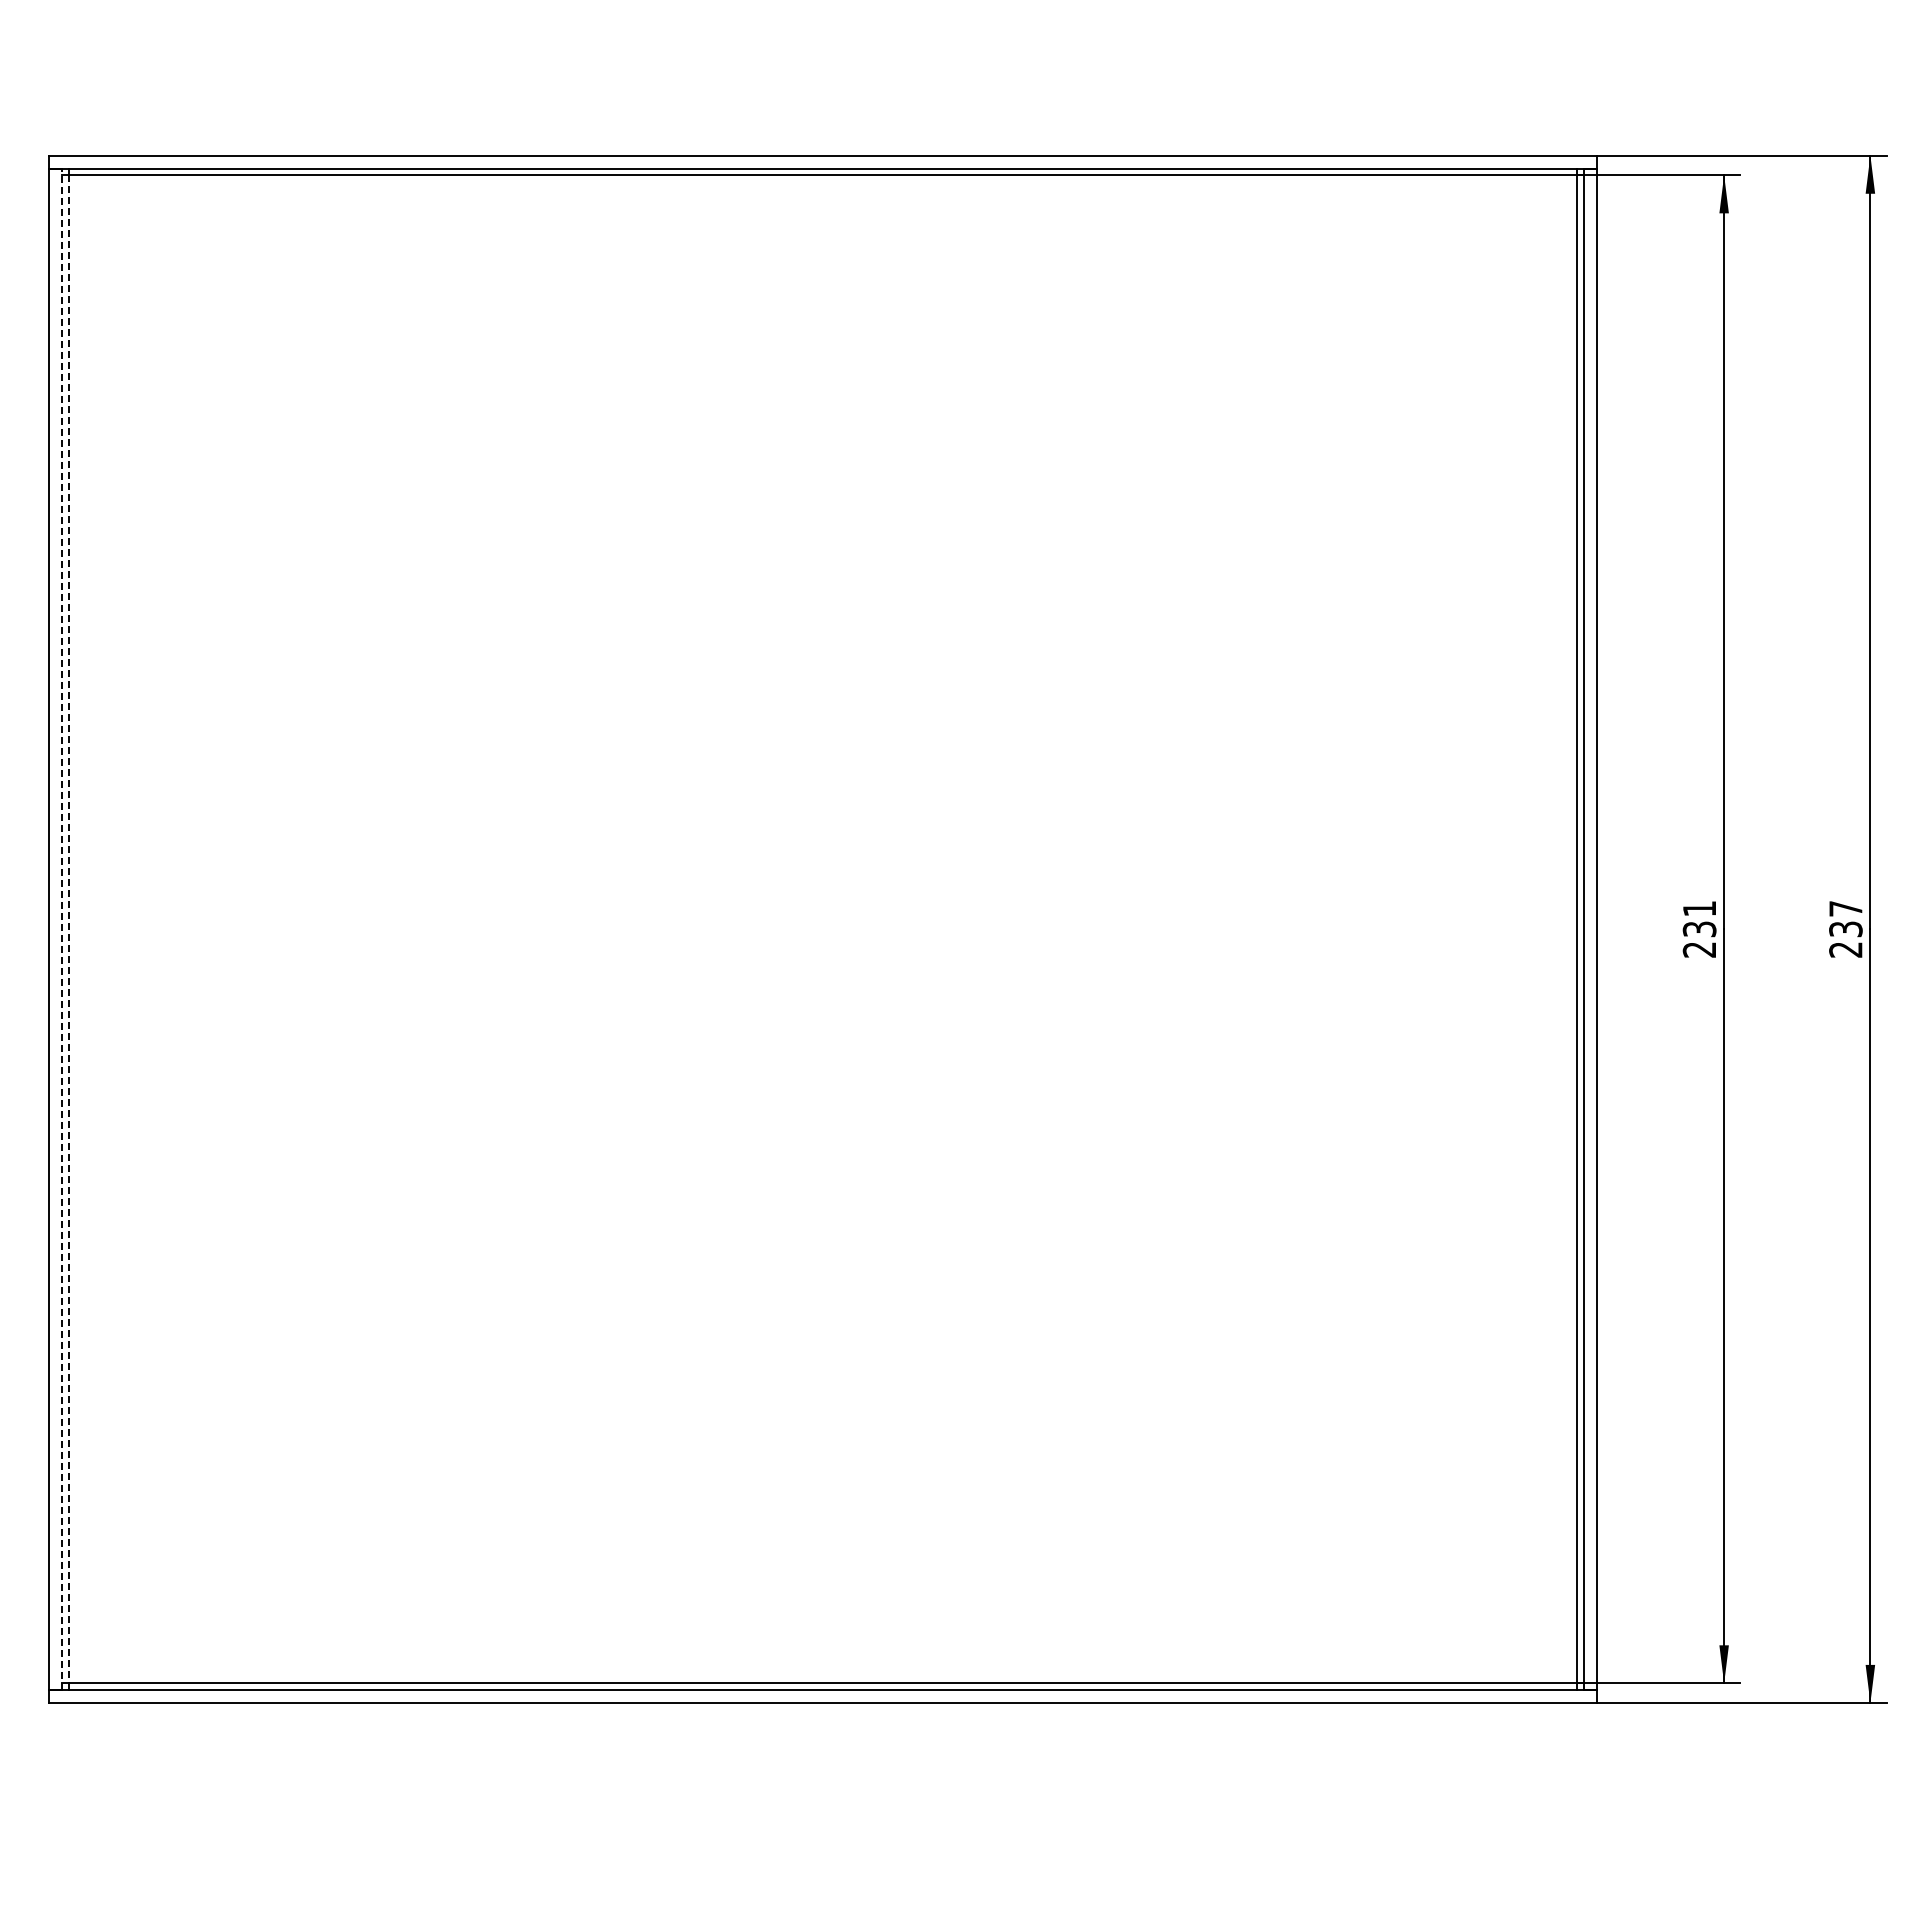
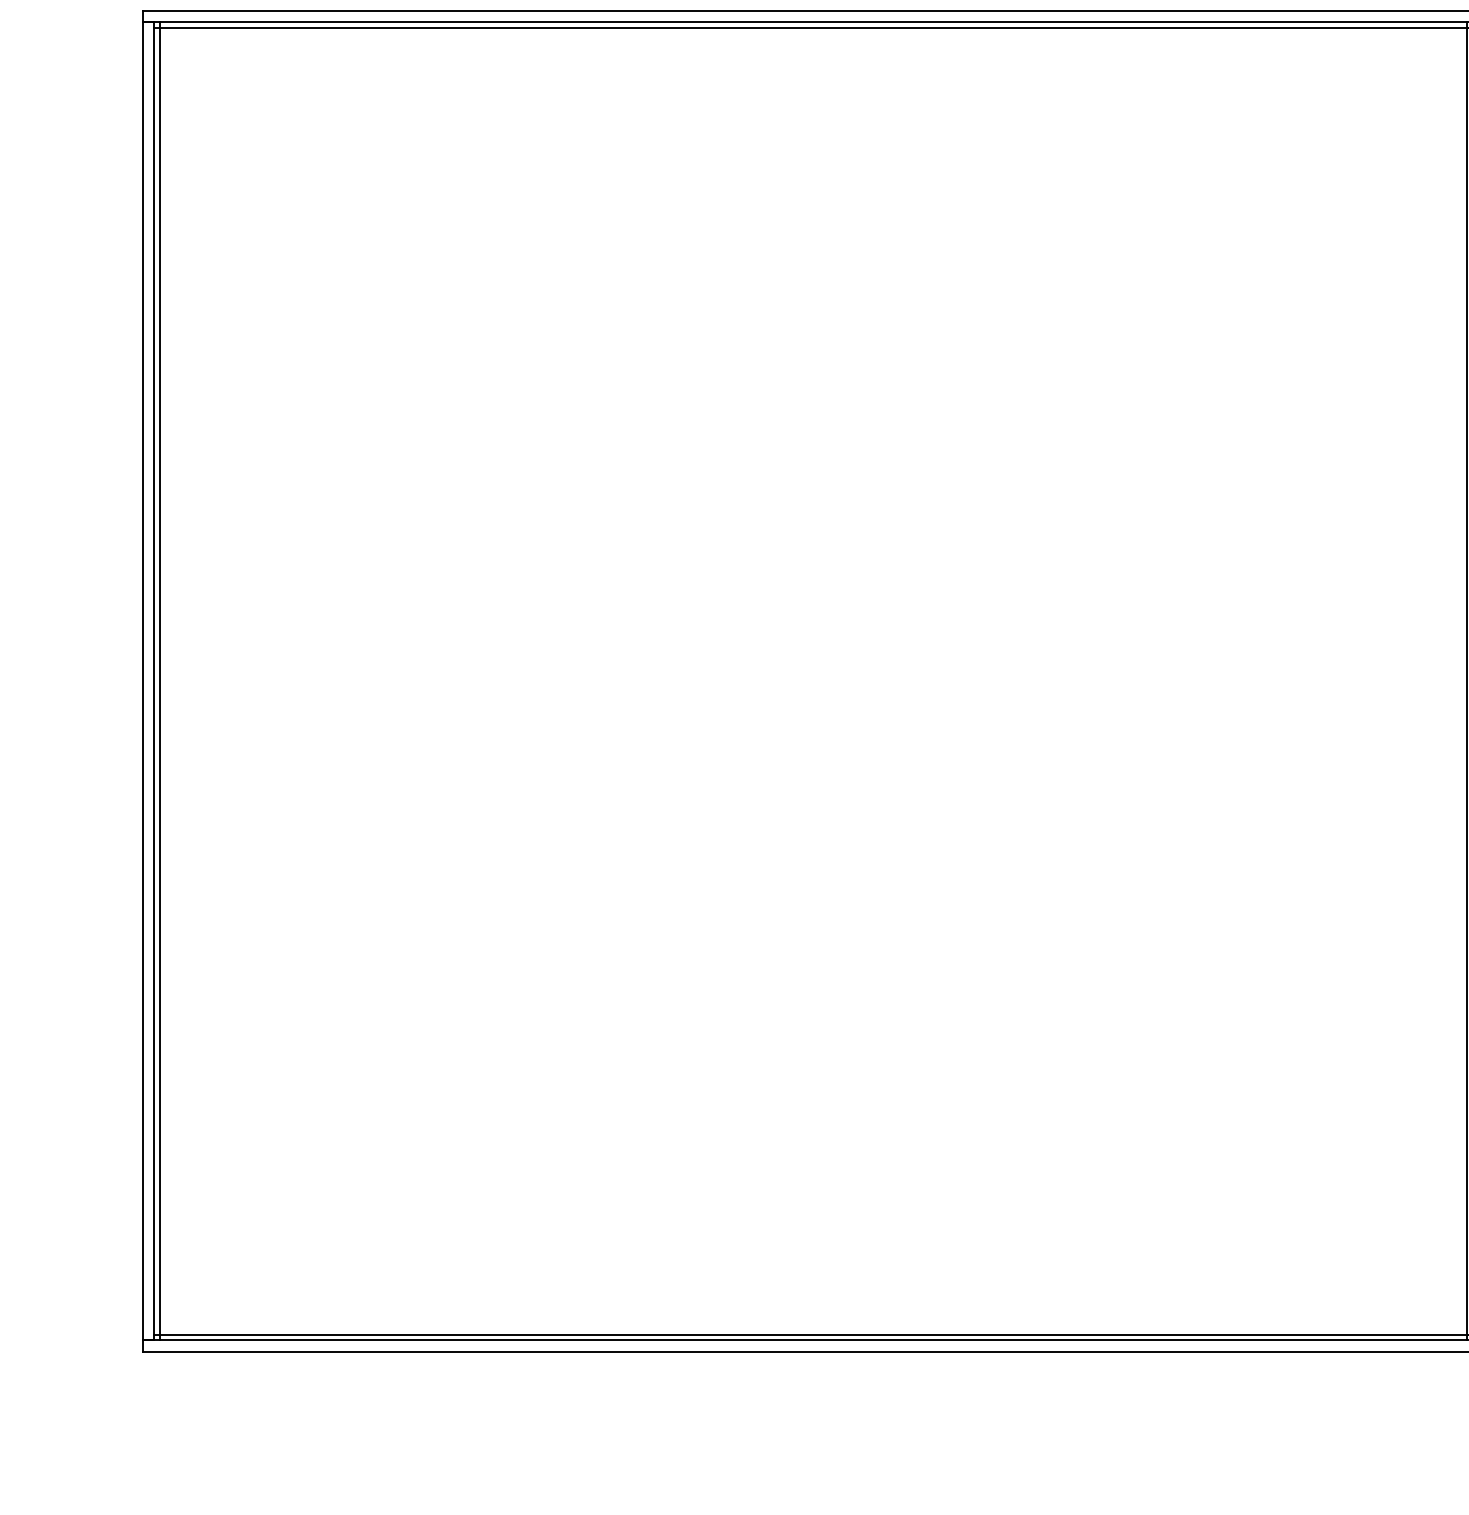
line: (62, 928) -> (154, 680), dashed -> solid
line: (68, 929) -> (159, 681), dashed -> solid

